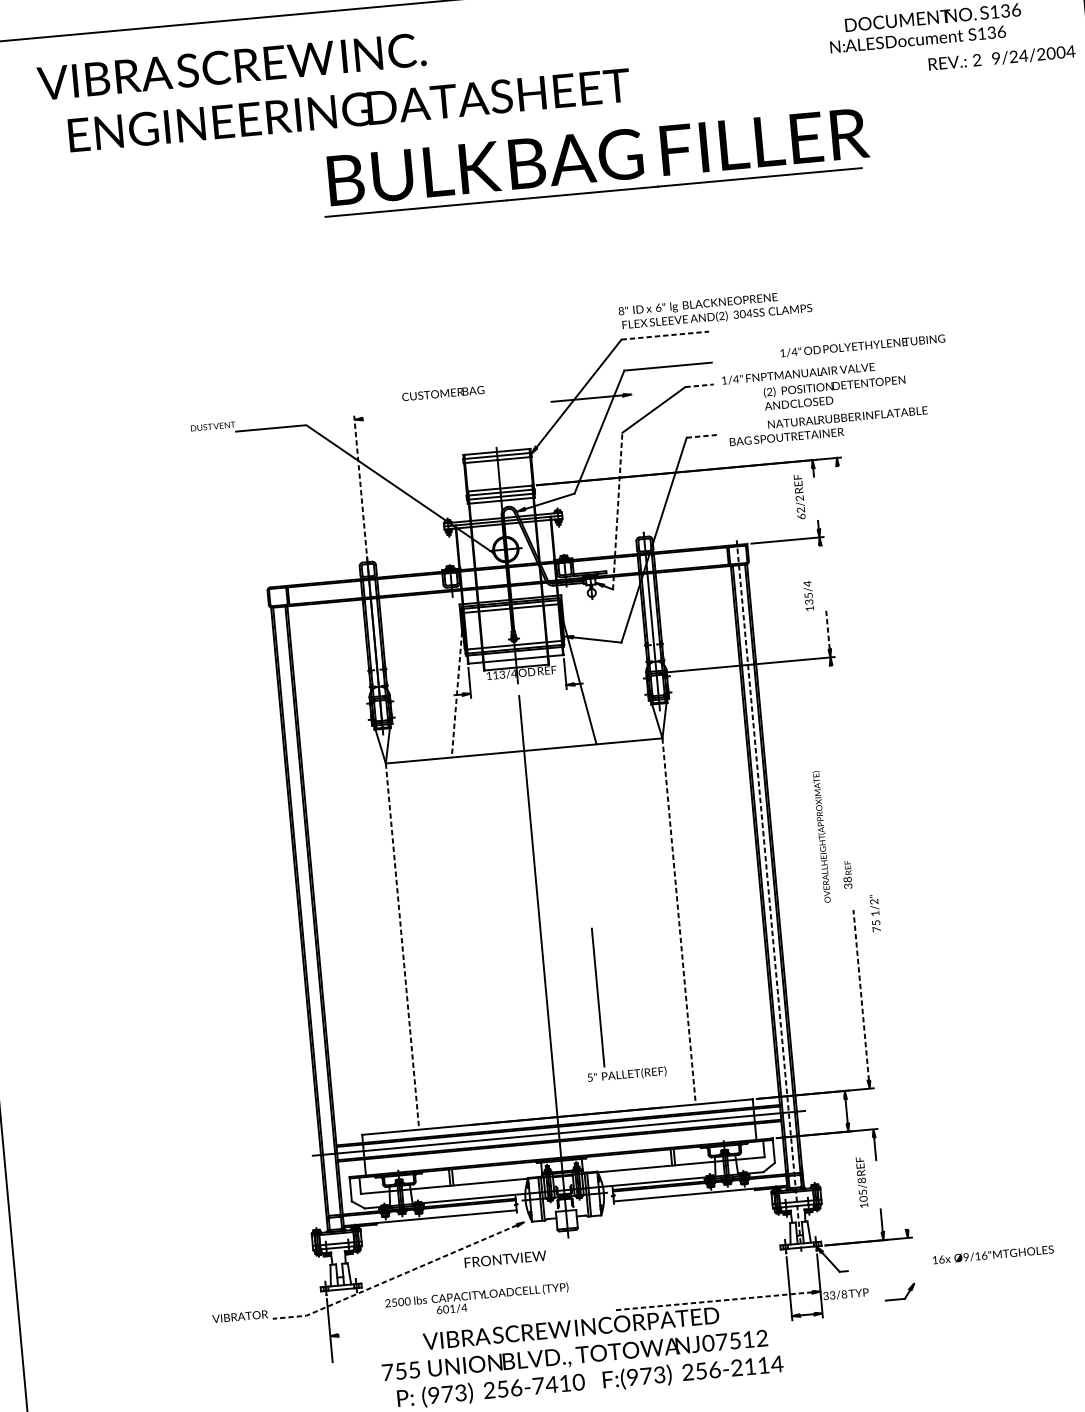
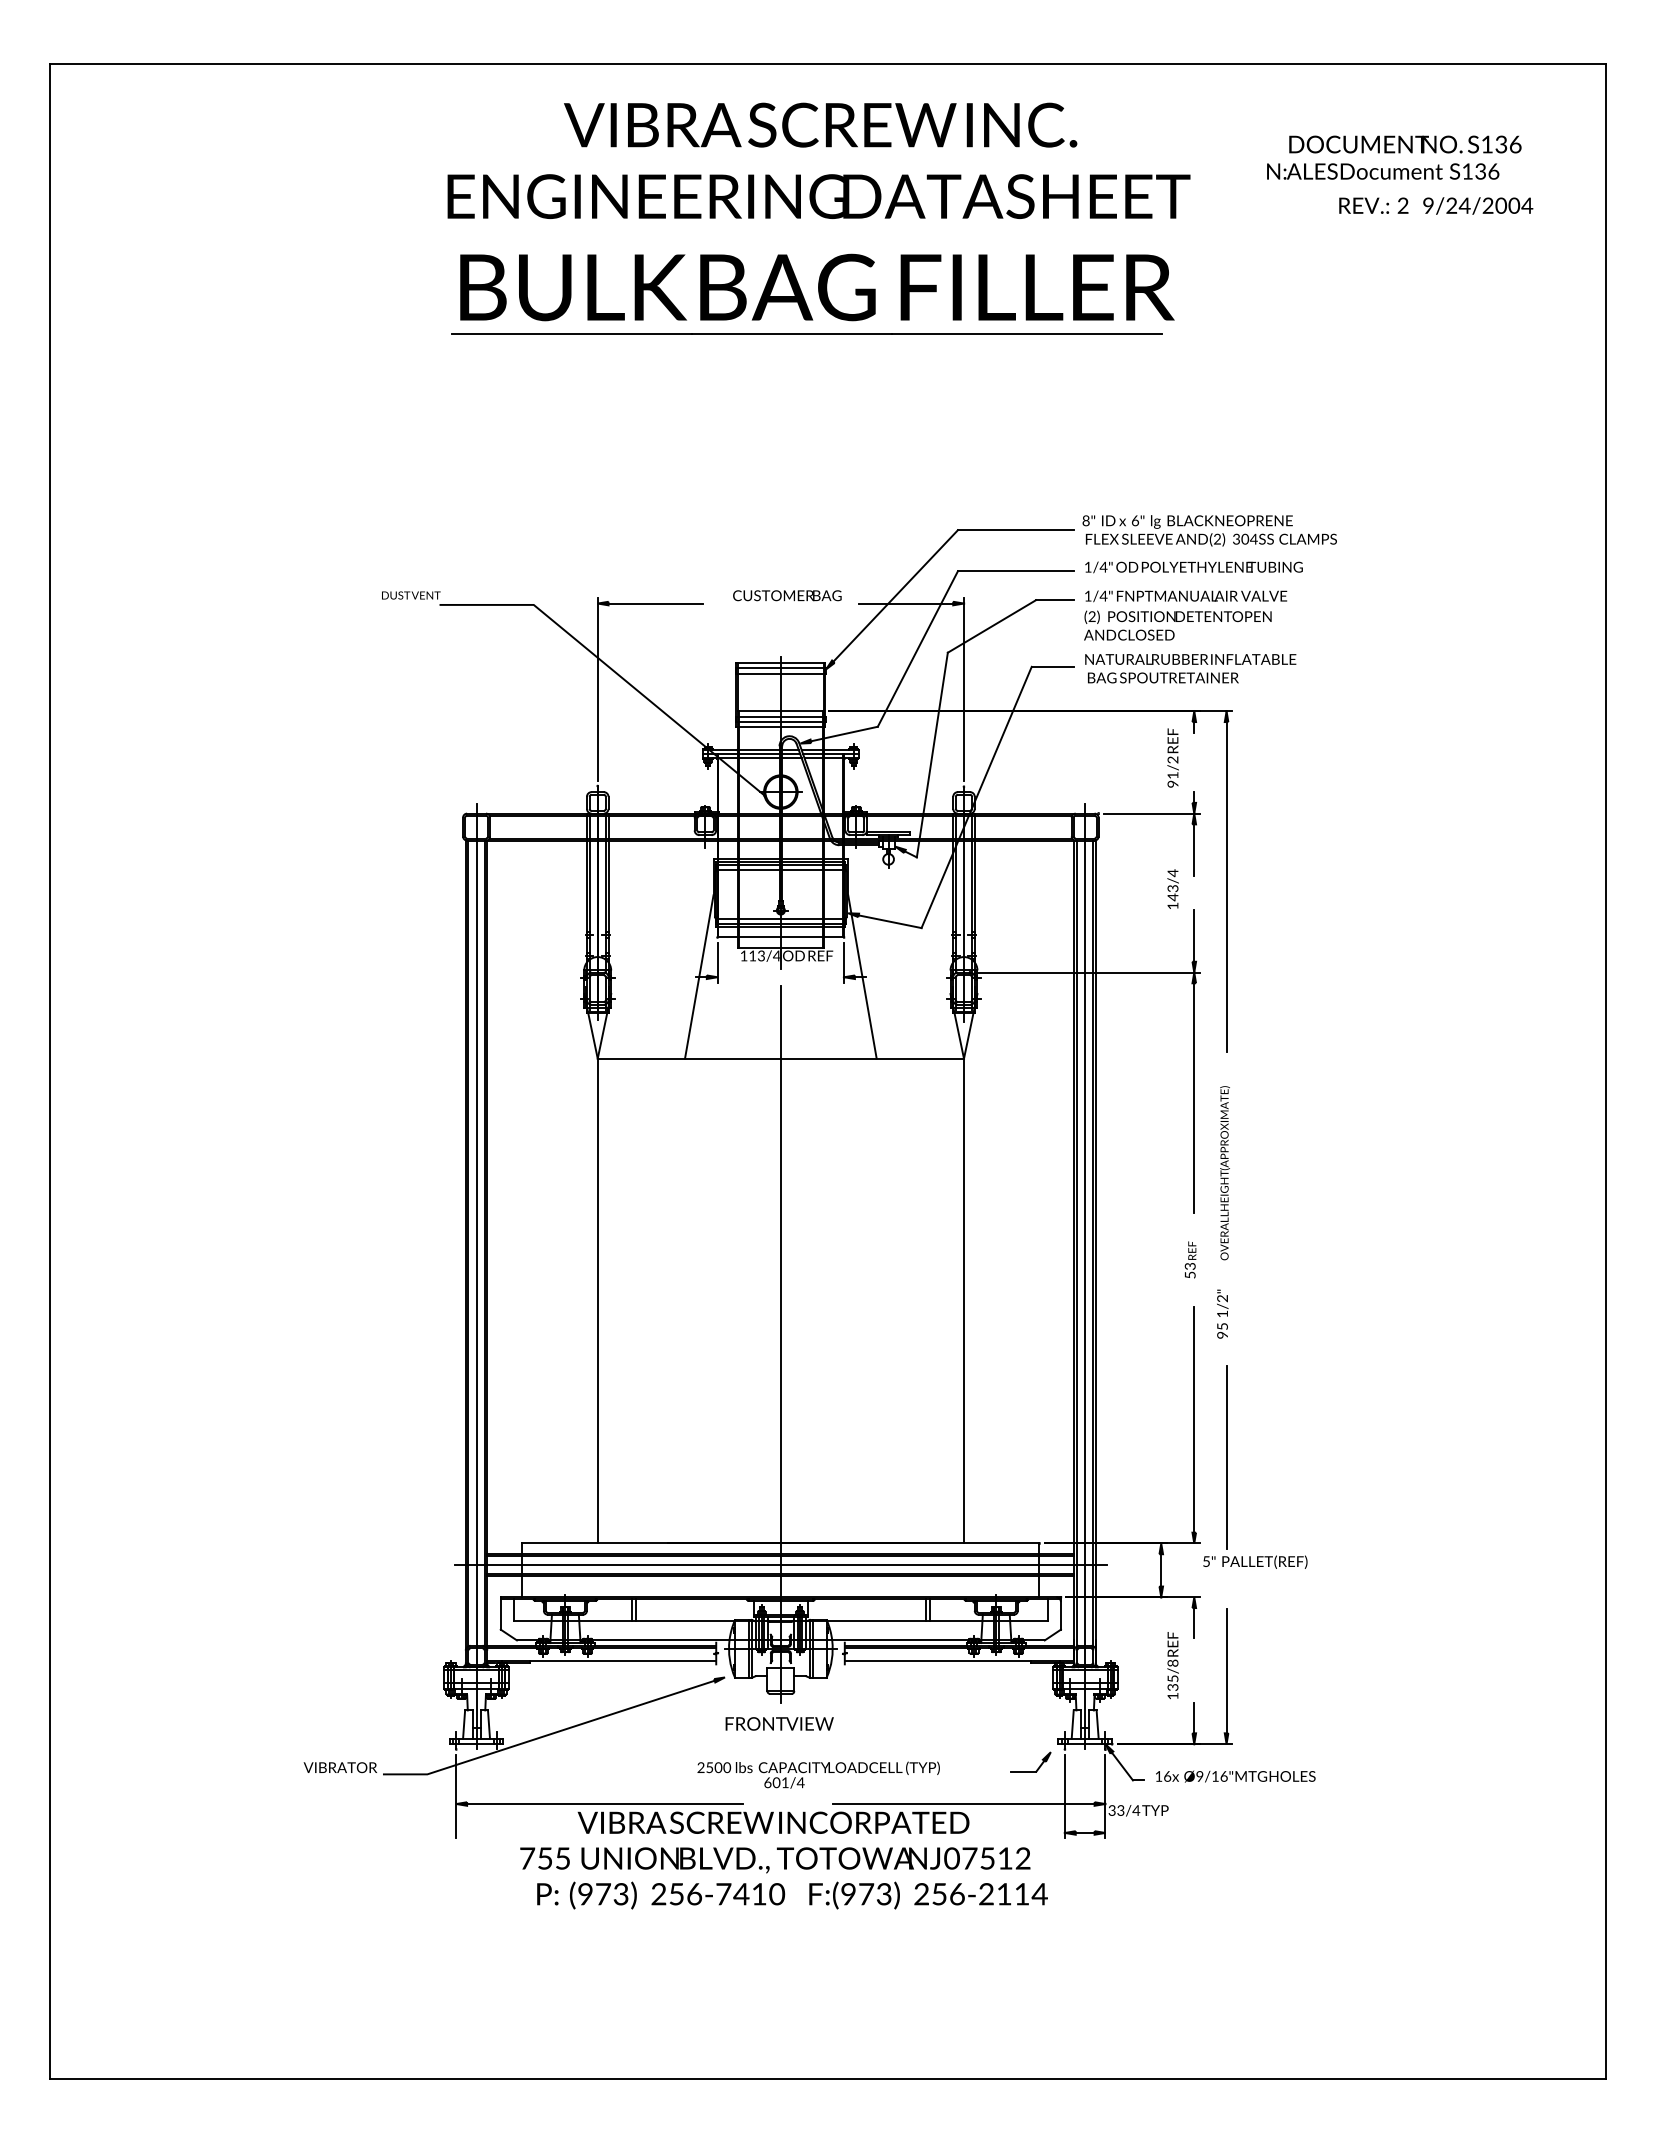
text: (1002, 57) -> (1436, 205), moved
text: (231, 66) -> (820, 124), moved
text: (349, 110) -> (818, 196), moved
part: (595, 161) -> (812, 293), moved
text: (715, 309) -> (1209, 530), moved
line: (665, 335) -> (1015, 530), dashed -> solid
text: (862, 346) -> (1193, 567), moved
line: (699, 386) -> (1054, 600), dashed -> solid
text: (834, 392) -> (1177, 625), moved
text: (443, 393) -> (787, 595), moved
line: (398, 415) -> (655, 603), added
text: (847, 417) -> (1190, 659), moved
line: (702, 436) -> (1052, 666), dashed -> solid
line: (637, 459) -> (964, 689), added
line: (360, 483) -> (597, 688), dashed -> solid
line: (617, 510) -> (932, 754), dashed -> solid
text: (800, 513) -> (1172, 779), 62/2 -> 91/2
line: (822, 564) -> (1194, 849), added
line: (848, 590) -> (1226, 886), added
text: (808, 599) -> (1172, 893), 135/4 -> 143/4
line: (828, 630) -> (1194, 936), dashed -> solid
line: (457, 695) -> (699, 977), dashed -> solid
line: (839, 751) -> (1194, 1097), added
text: (821, 837) -> (1224, 1173), moved
text: (848, 882) -> (1190, 1270), 38 -> 53
line: (769, 894) -> (1085, 1276), dashed -> solid
line: (679, 921) -> (964, 1301), dashed -> solid
text: (876, 928) -> (1222, 1334), 75 -> 95
line: (309, 936) -> (476, 1276), added
line: (402, 946) -> (597, 1301), dashed -> solid
line: (861, 995) -> (1194, 1419), dashed -> solid
part: (599, 1004) -> (1227, 1466), moved
line: (902, 1182) -> (1226, 1670), added
text: (863, 1198) -> (1173, 1687), 105/8 -> 135/8
text: (993, 1254) -> (1235, 1776), moved
text: (505, 1258) -> (779, 1723), moved
line: (395, 1277) -> (548, 1734), dashed -> solid
part: (906, 1293) -> (1039, 1765), moved
text: (844, 1294) -> (1136, 1810), 33/8 -> 33/4
text: (477, 1300) -> (818, 1774), moved
line: (713, 1301) -> (963, 1804), dashed -> solid
line: (442, 1326) -> (605, 1804), added

